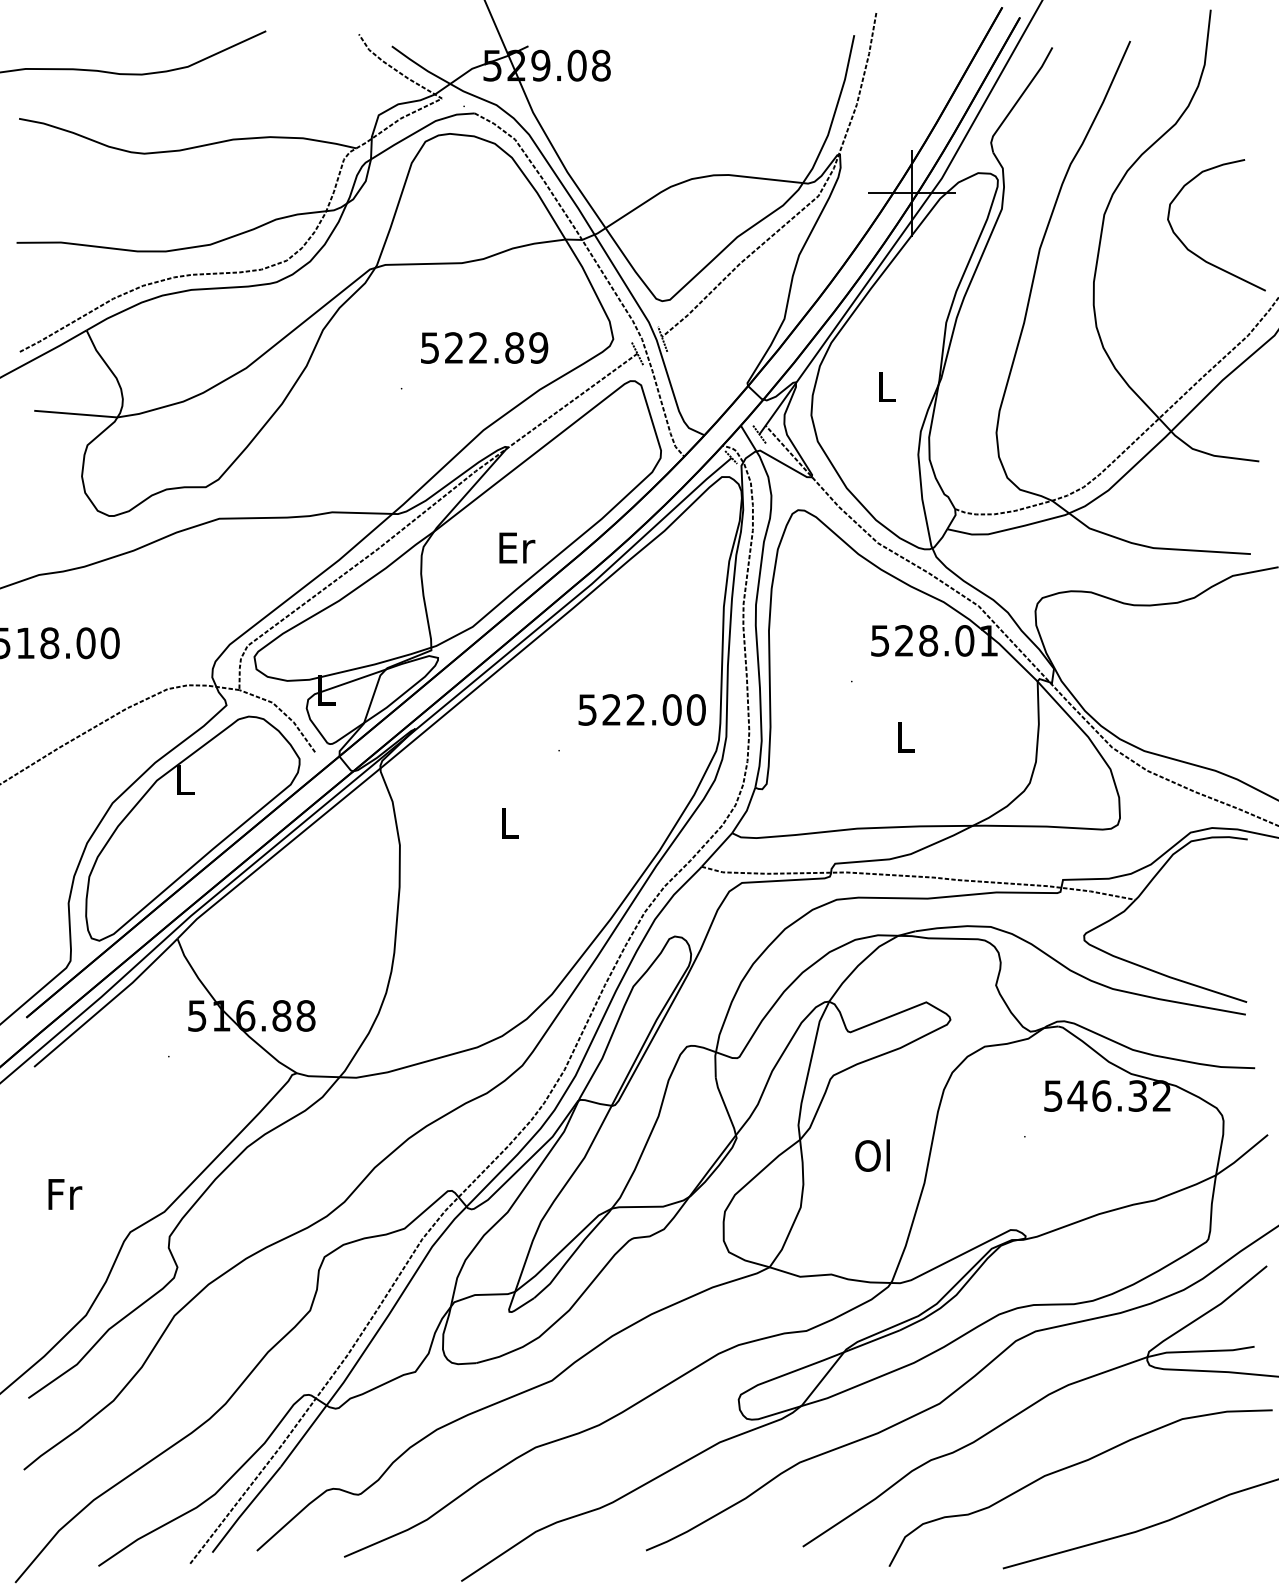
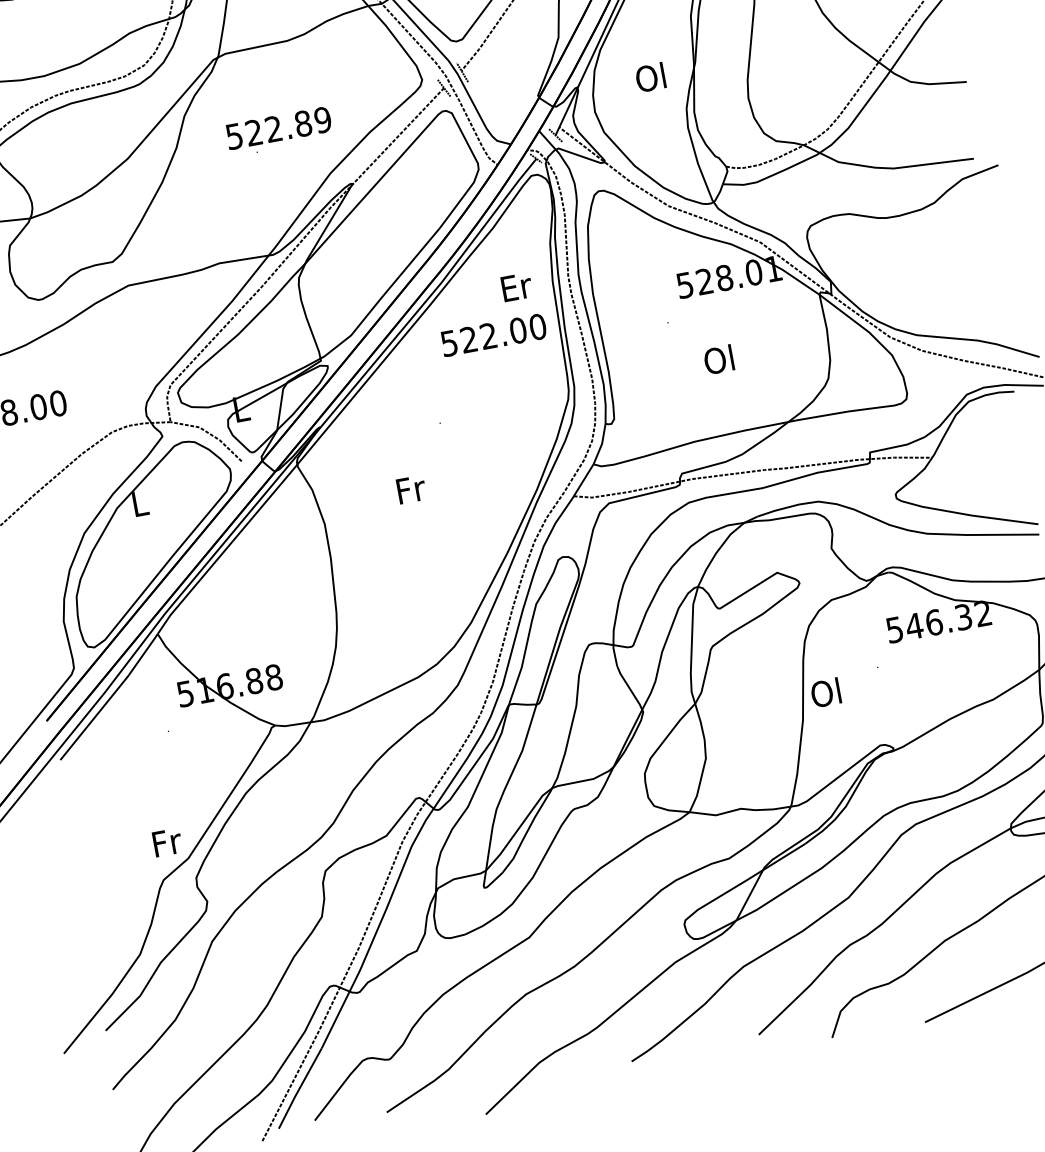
text: (484, 347) -> (278, 127), moved
text: (884, 386) -> (650, 77), L -> Ol
text: (517, 547) -> (517, 286), moved
text: (641, 709) -> (493, 334), moved
text: (903, 736) -> (718, 359), L -> Ol
text: (510, 822) -> (411, 489), L -> Fr
text: (872, 1155) -> (825, 692), moved
text: (65, 1194) -> (167, 842), moved

